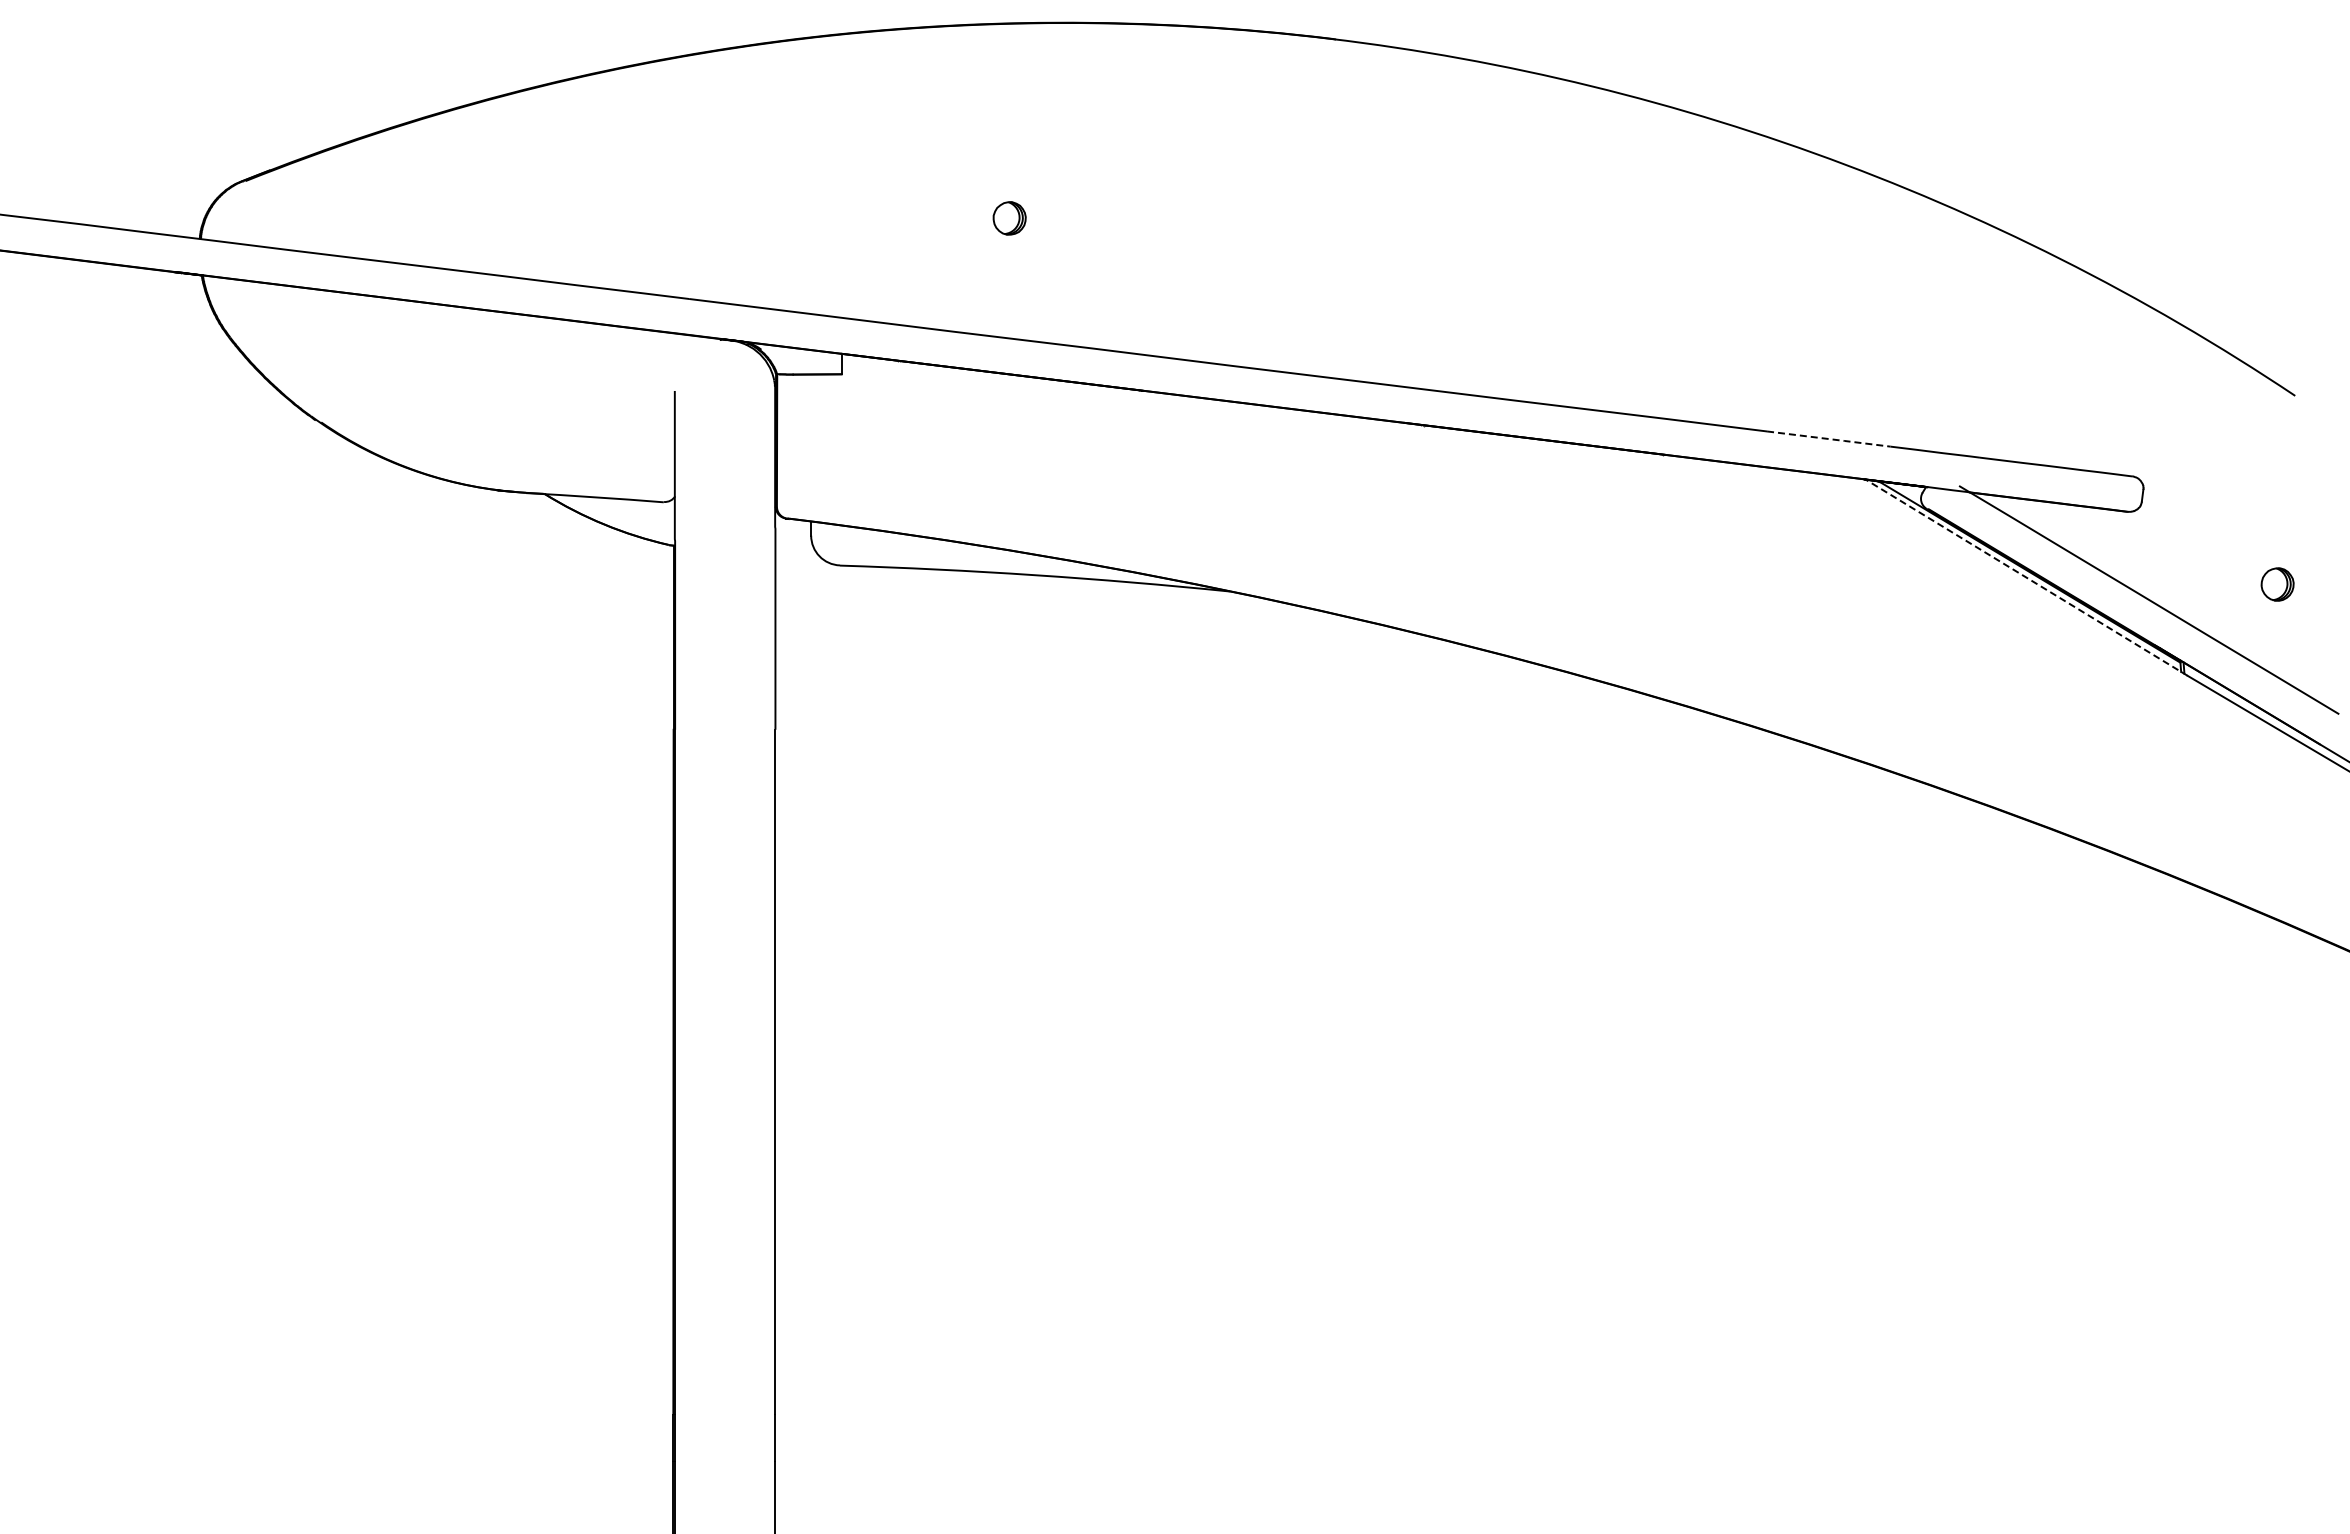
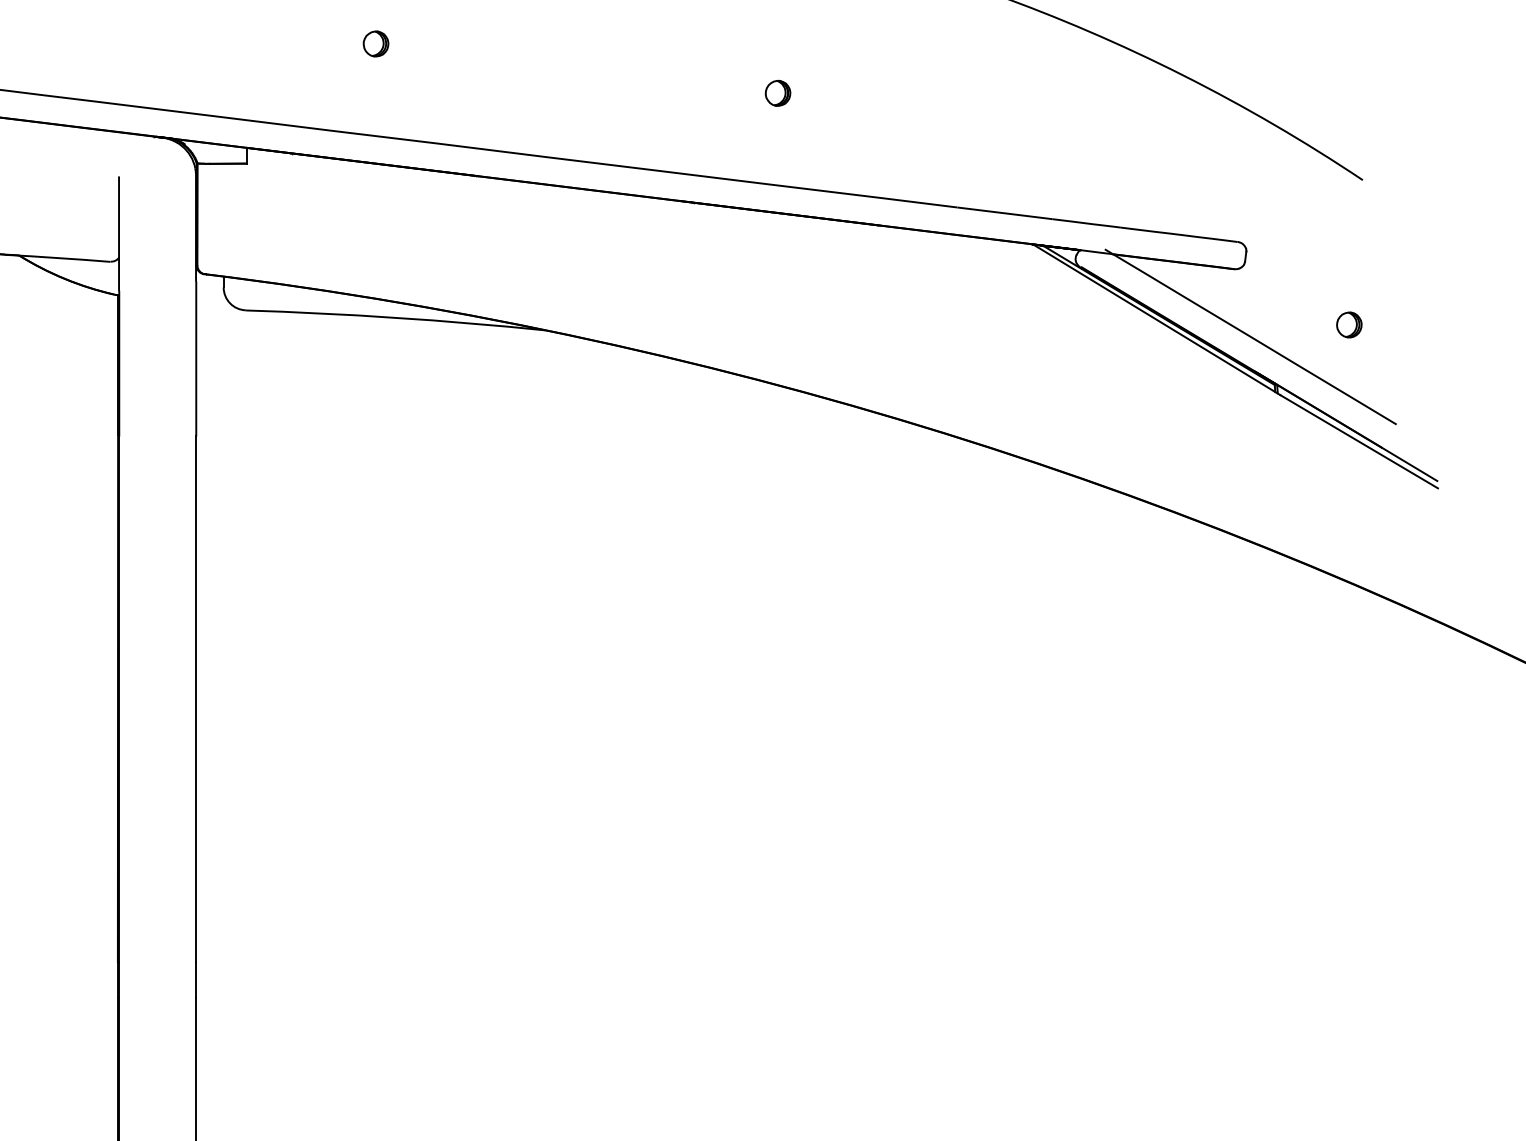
part: (1533, 282) -> (778, 93), added
line: (1830, 439) -> (1006, 213), dashed -> solid
line: (2026, 577) -> (1156, 319), dashed -> solid

